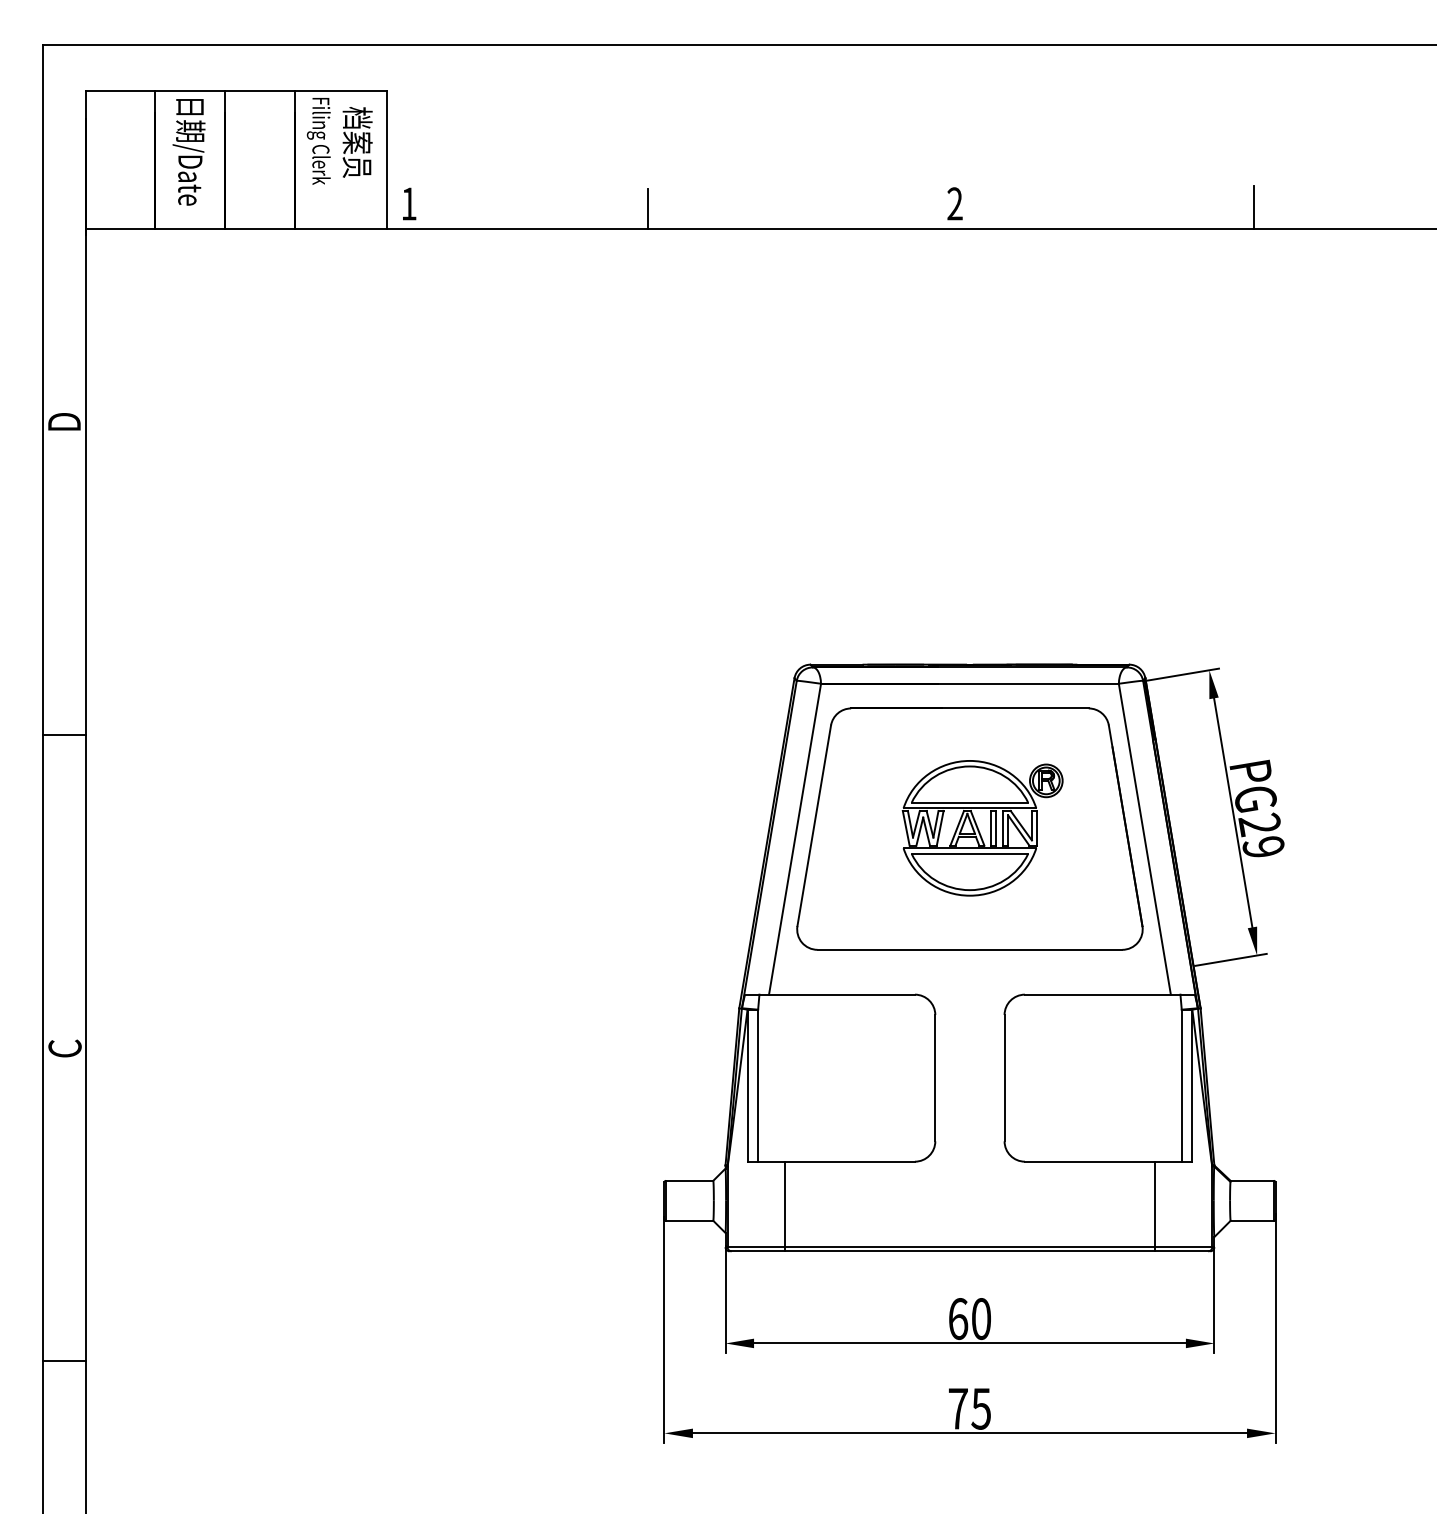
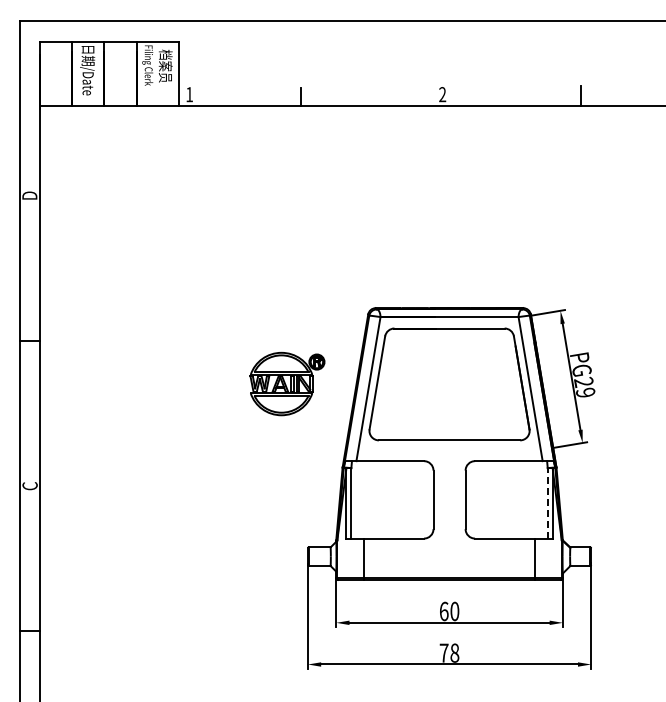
part: (982, 827) -> (287, 383), moved
line: (1181, 1083) -> (547, 502), solid -> dashed
text: (980, 1407) -> (454, 652), 75 -> 78

